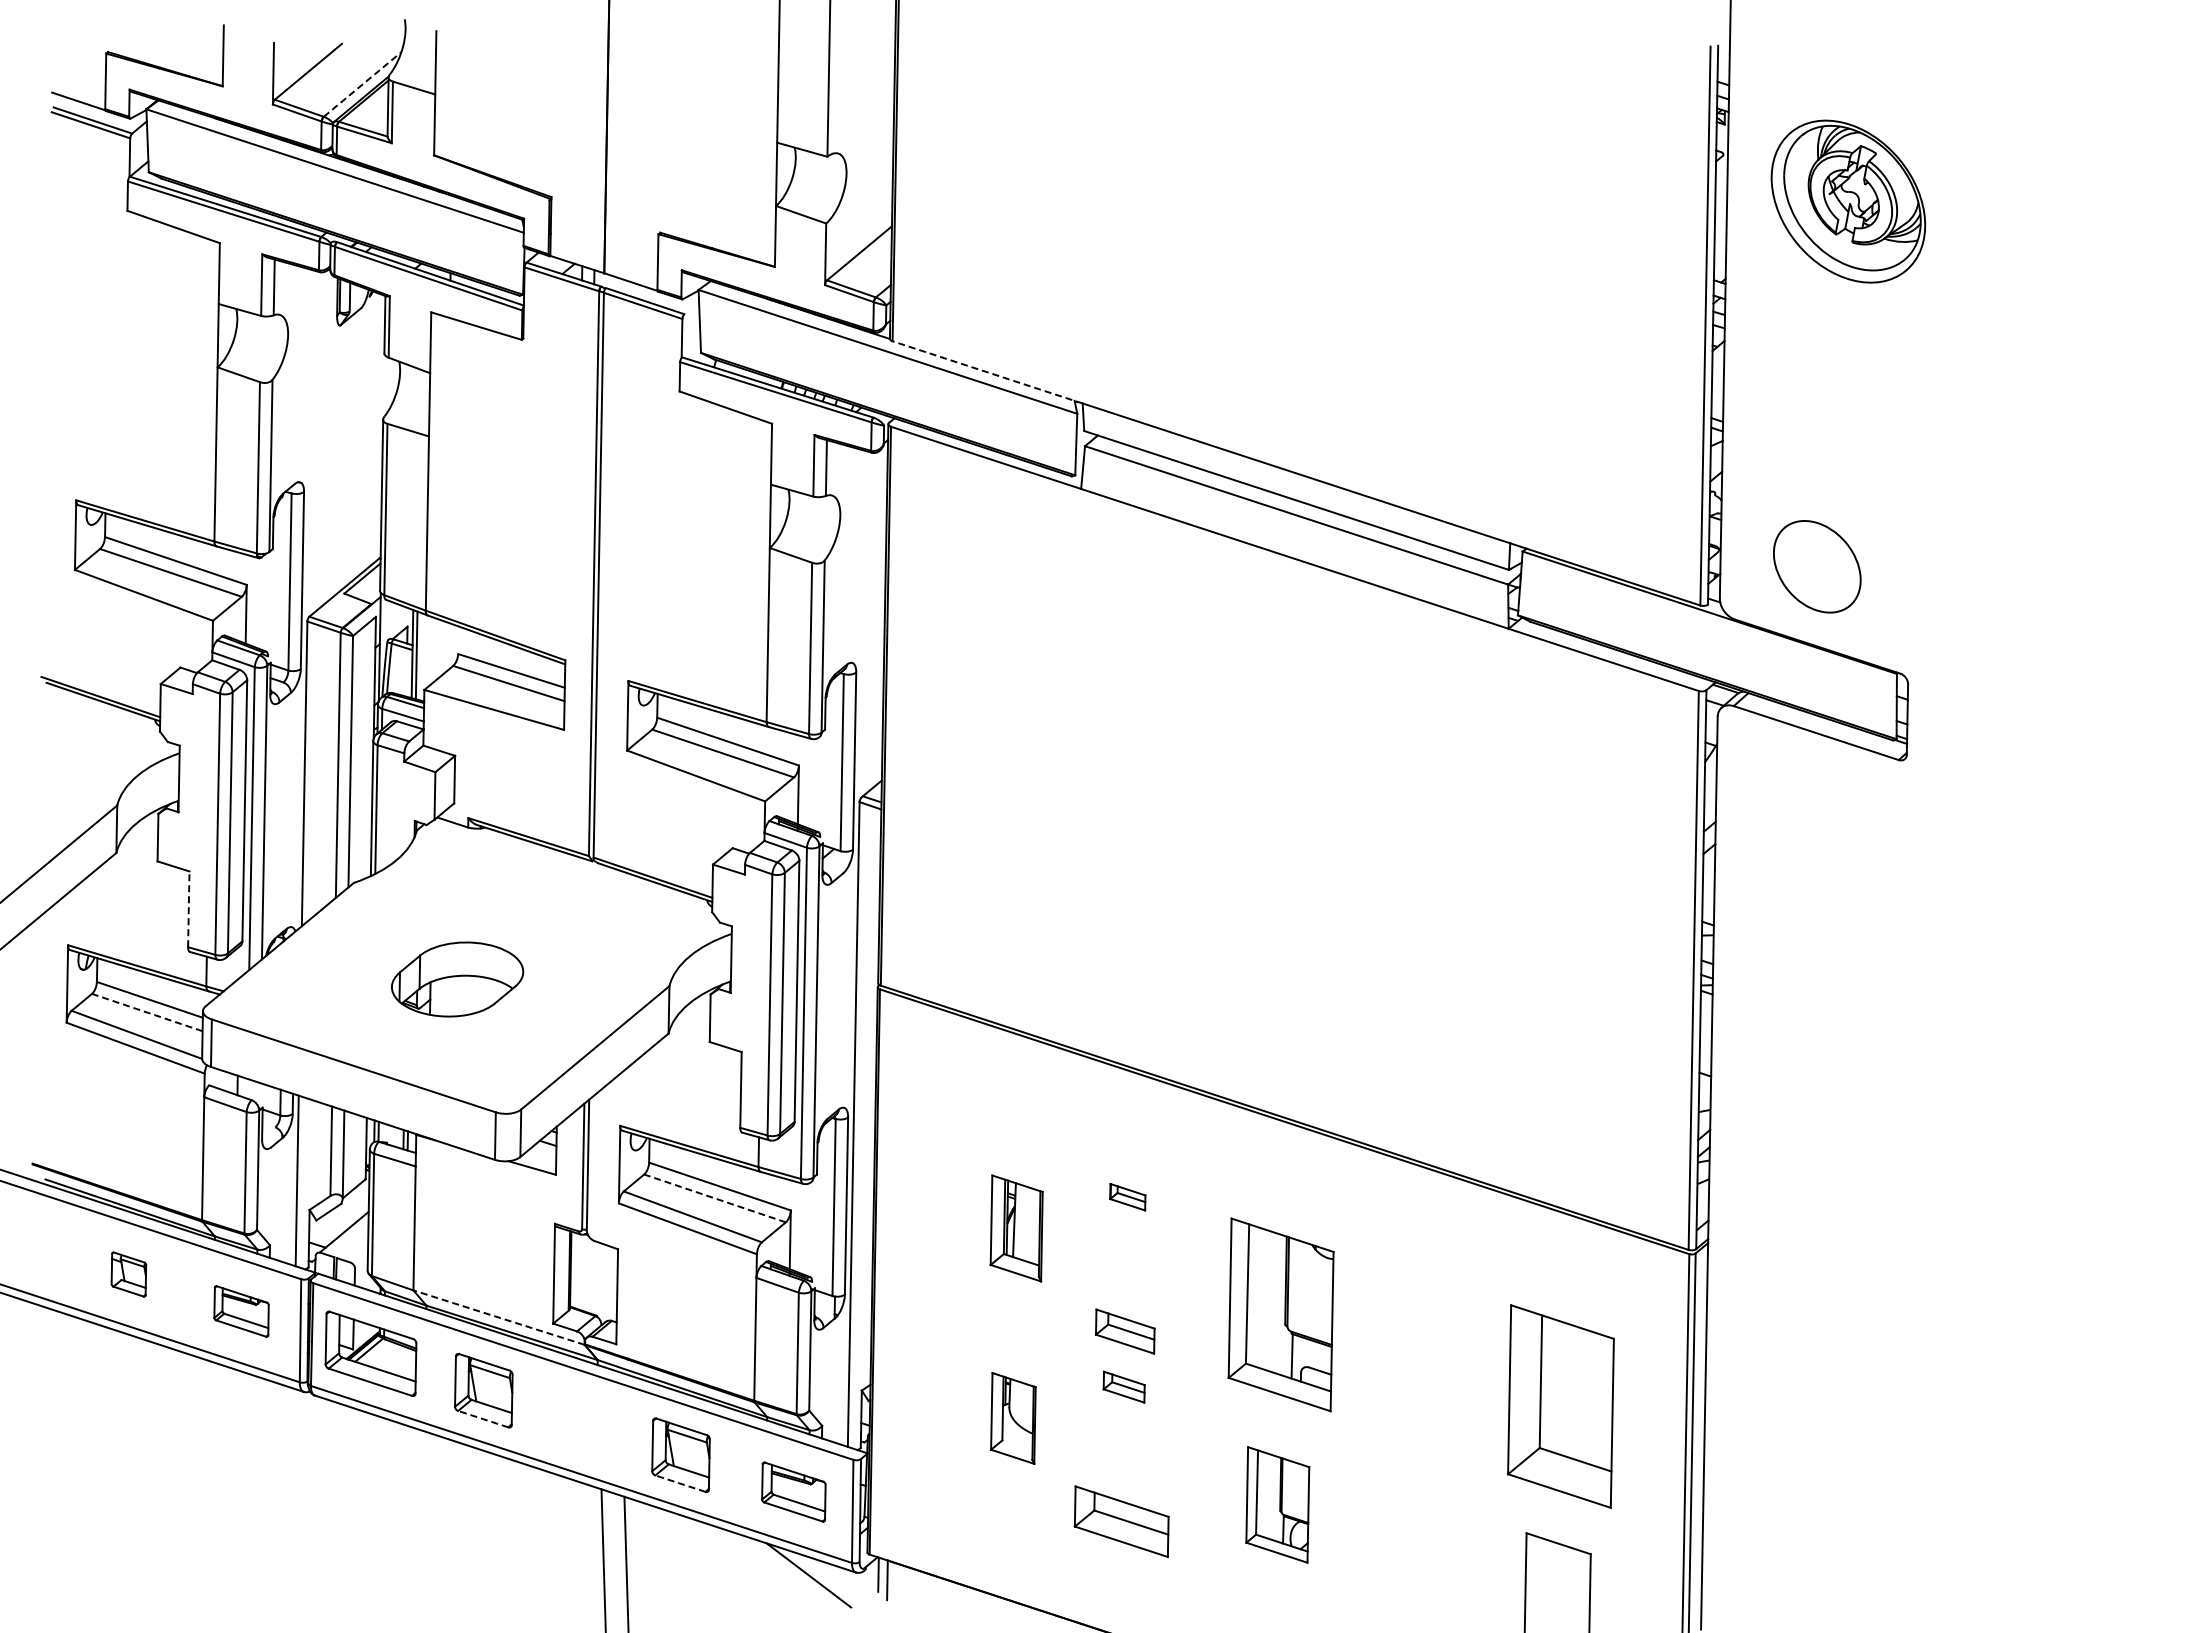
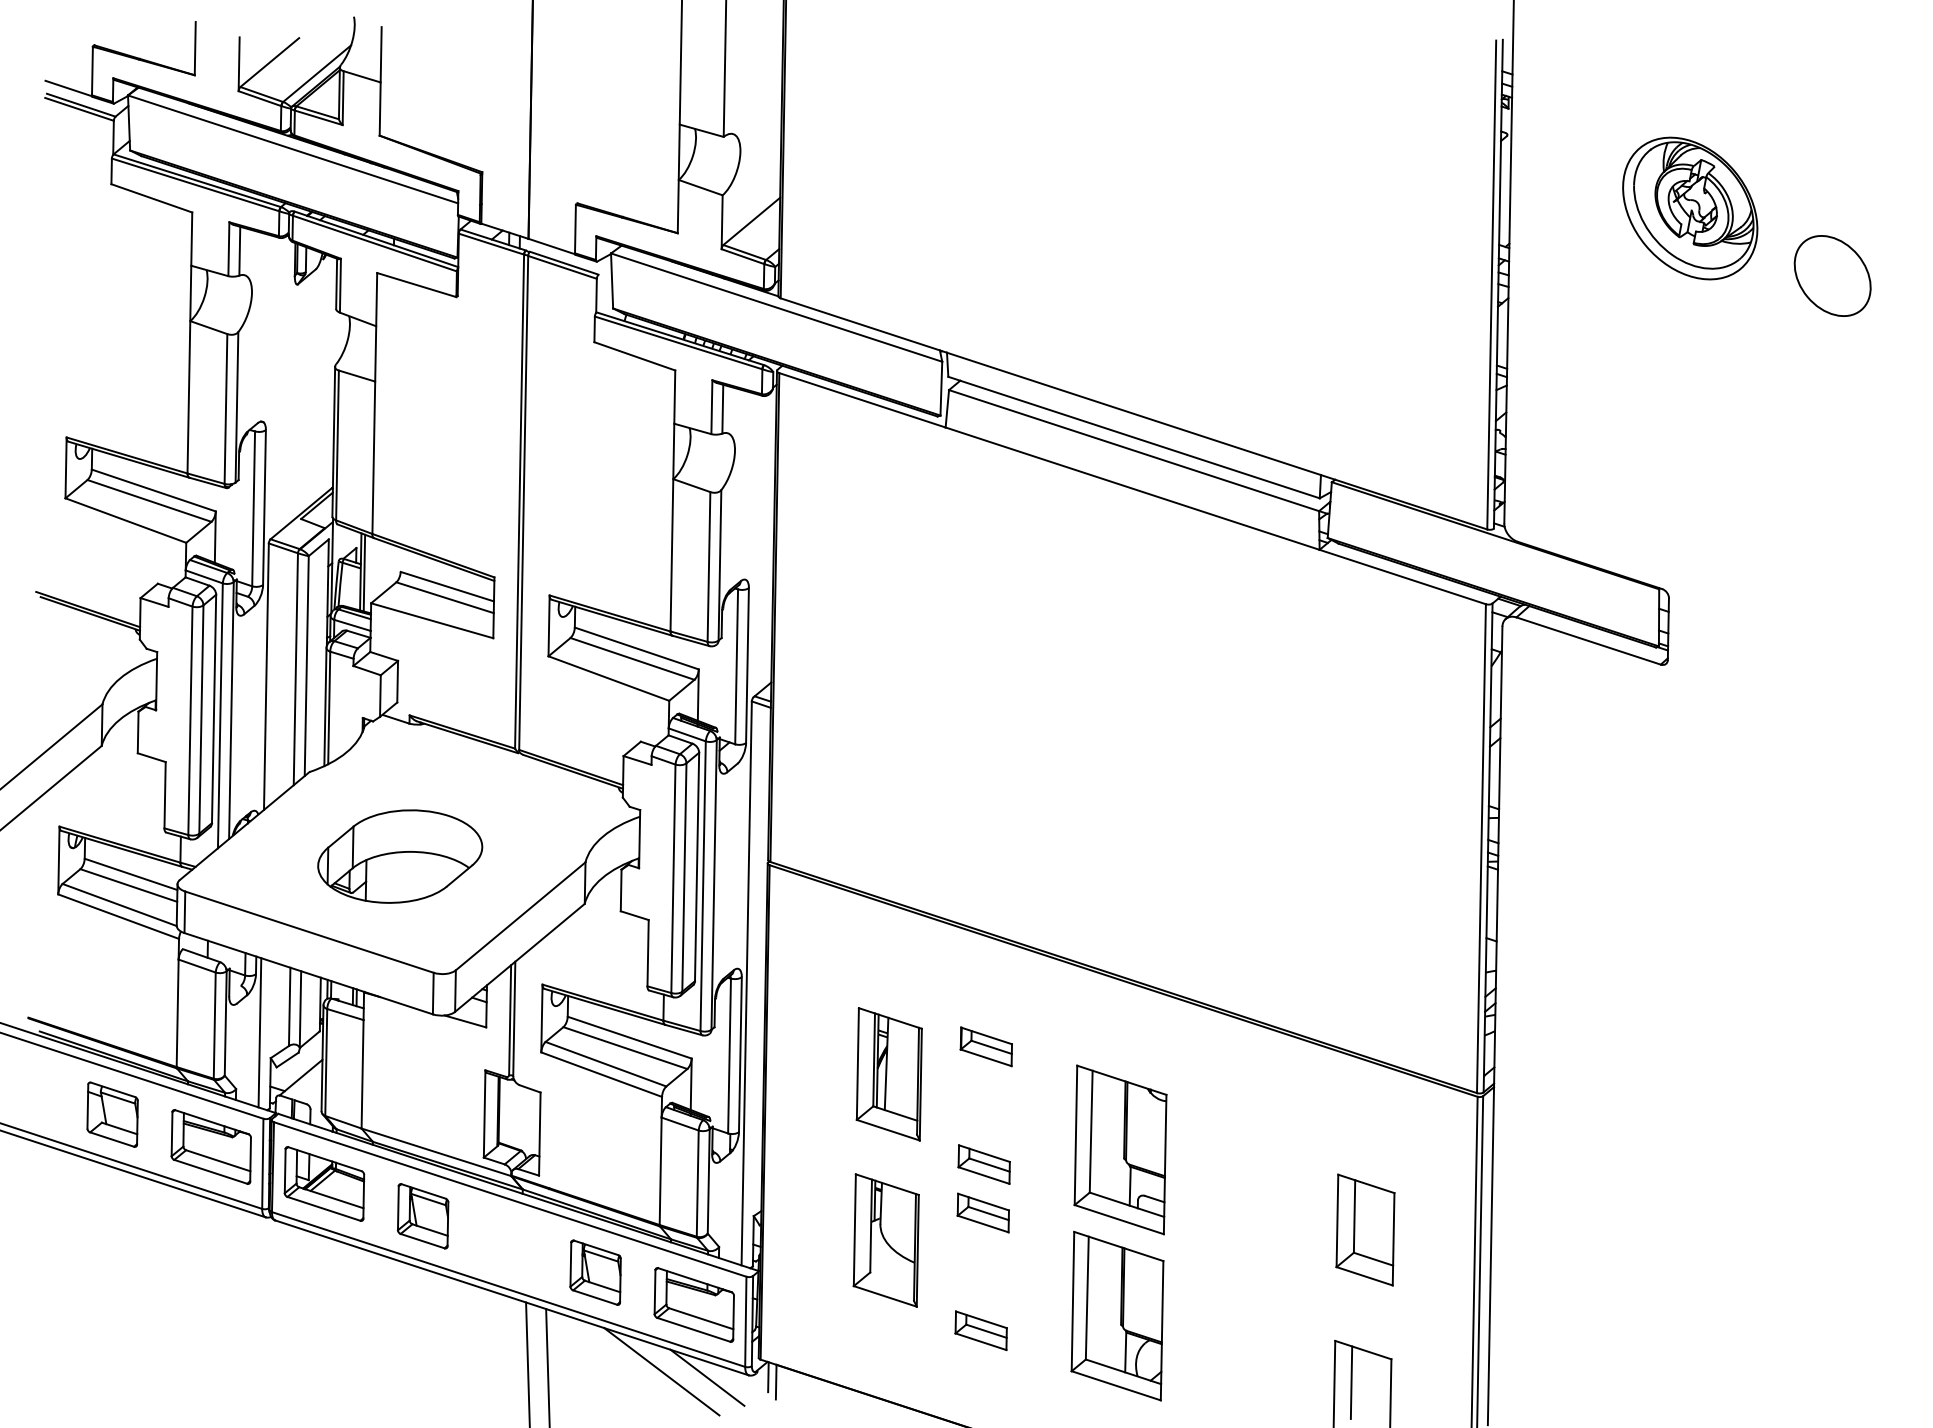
line: (362, 84) -> (317, 73), dashed -> solid
part: (1848, 201) -> (1690, 208), moved
line: (987, 372) -> (863, 325), dashed -> solid
part: (1817, 566) -> (1832, 275), moved
line: (188, 909) -> (164, 795), dashed -> solid
part: (457, 979) -> (400, 856), size x1.43
line: (146, 1012) -> (128, 885), dashed -> solid
part: (1127, 1197) -> (986, 1047), size x1.67
line: (715, 1198) -> (625, 1048), dashed -> solid
part: (1016, 1228) -> (889, 1074), size x1.43
part: (128, 1274) -> (112, 1114), size x1.67
part: (241, 1311) -> (211, 1146), size x1.67
line: (499, 1317) -> (436, 1152), dashed -> solid
part: (1123, 1387) -> (982, 1213), size x1.43
part: (1561, 1406) -> (1365, 1230), size x0.62
part: (1013, 1418) -> (886, 1240), size x1.67
line: (482, 1419) -> (421, 1241), dashed -> solid
line: (680, 1483) -> (595, 1297), dashed -> solid
part: (793, 1491) -> (694, 1304), size x1.43
part: (1277, 1504) -> (1117, 1315), size x1.67
part: (1121, 1521) -> (980, 1330), size x0.62
line: (756, 1568) -> (661, 1371), added
line: (1544, 1580) -> (1350, 1382), added

